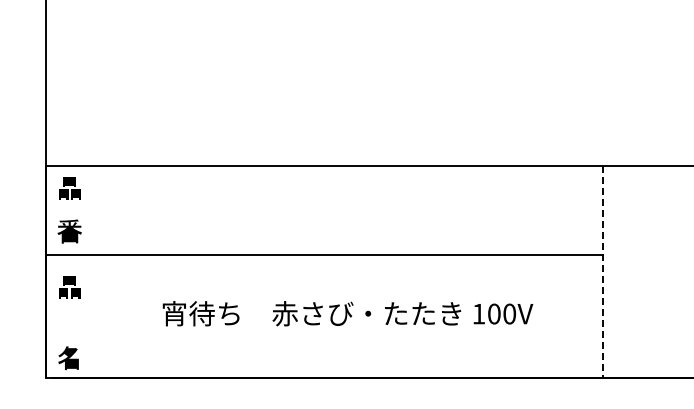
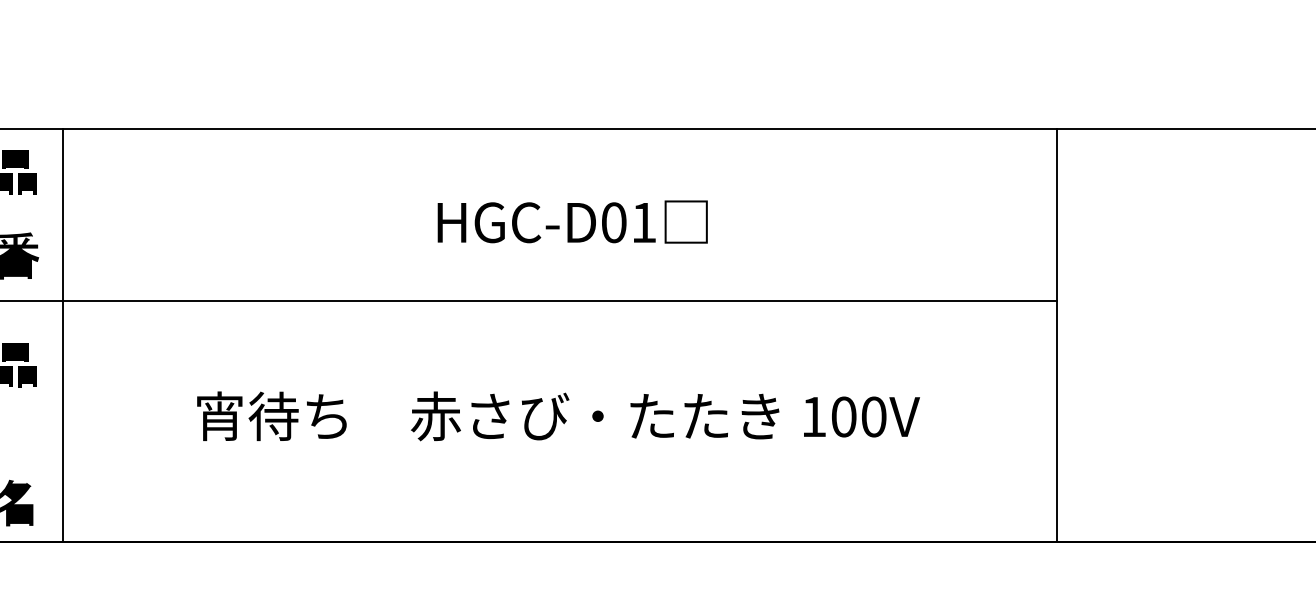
part: (355, 214) -> (573, 222), added
line: (94, 272) -> (63, 335), added
line: (603, 272) -> (1057, 335), dashed -> solid

